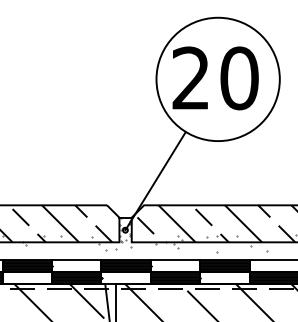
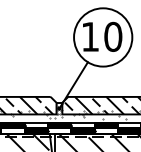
text: (189, 77) -> (89, 36), 20 -> 10

